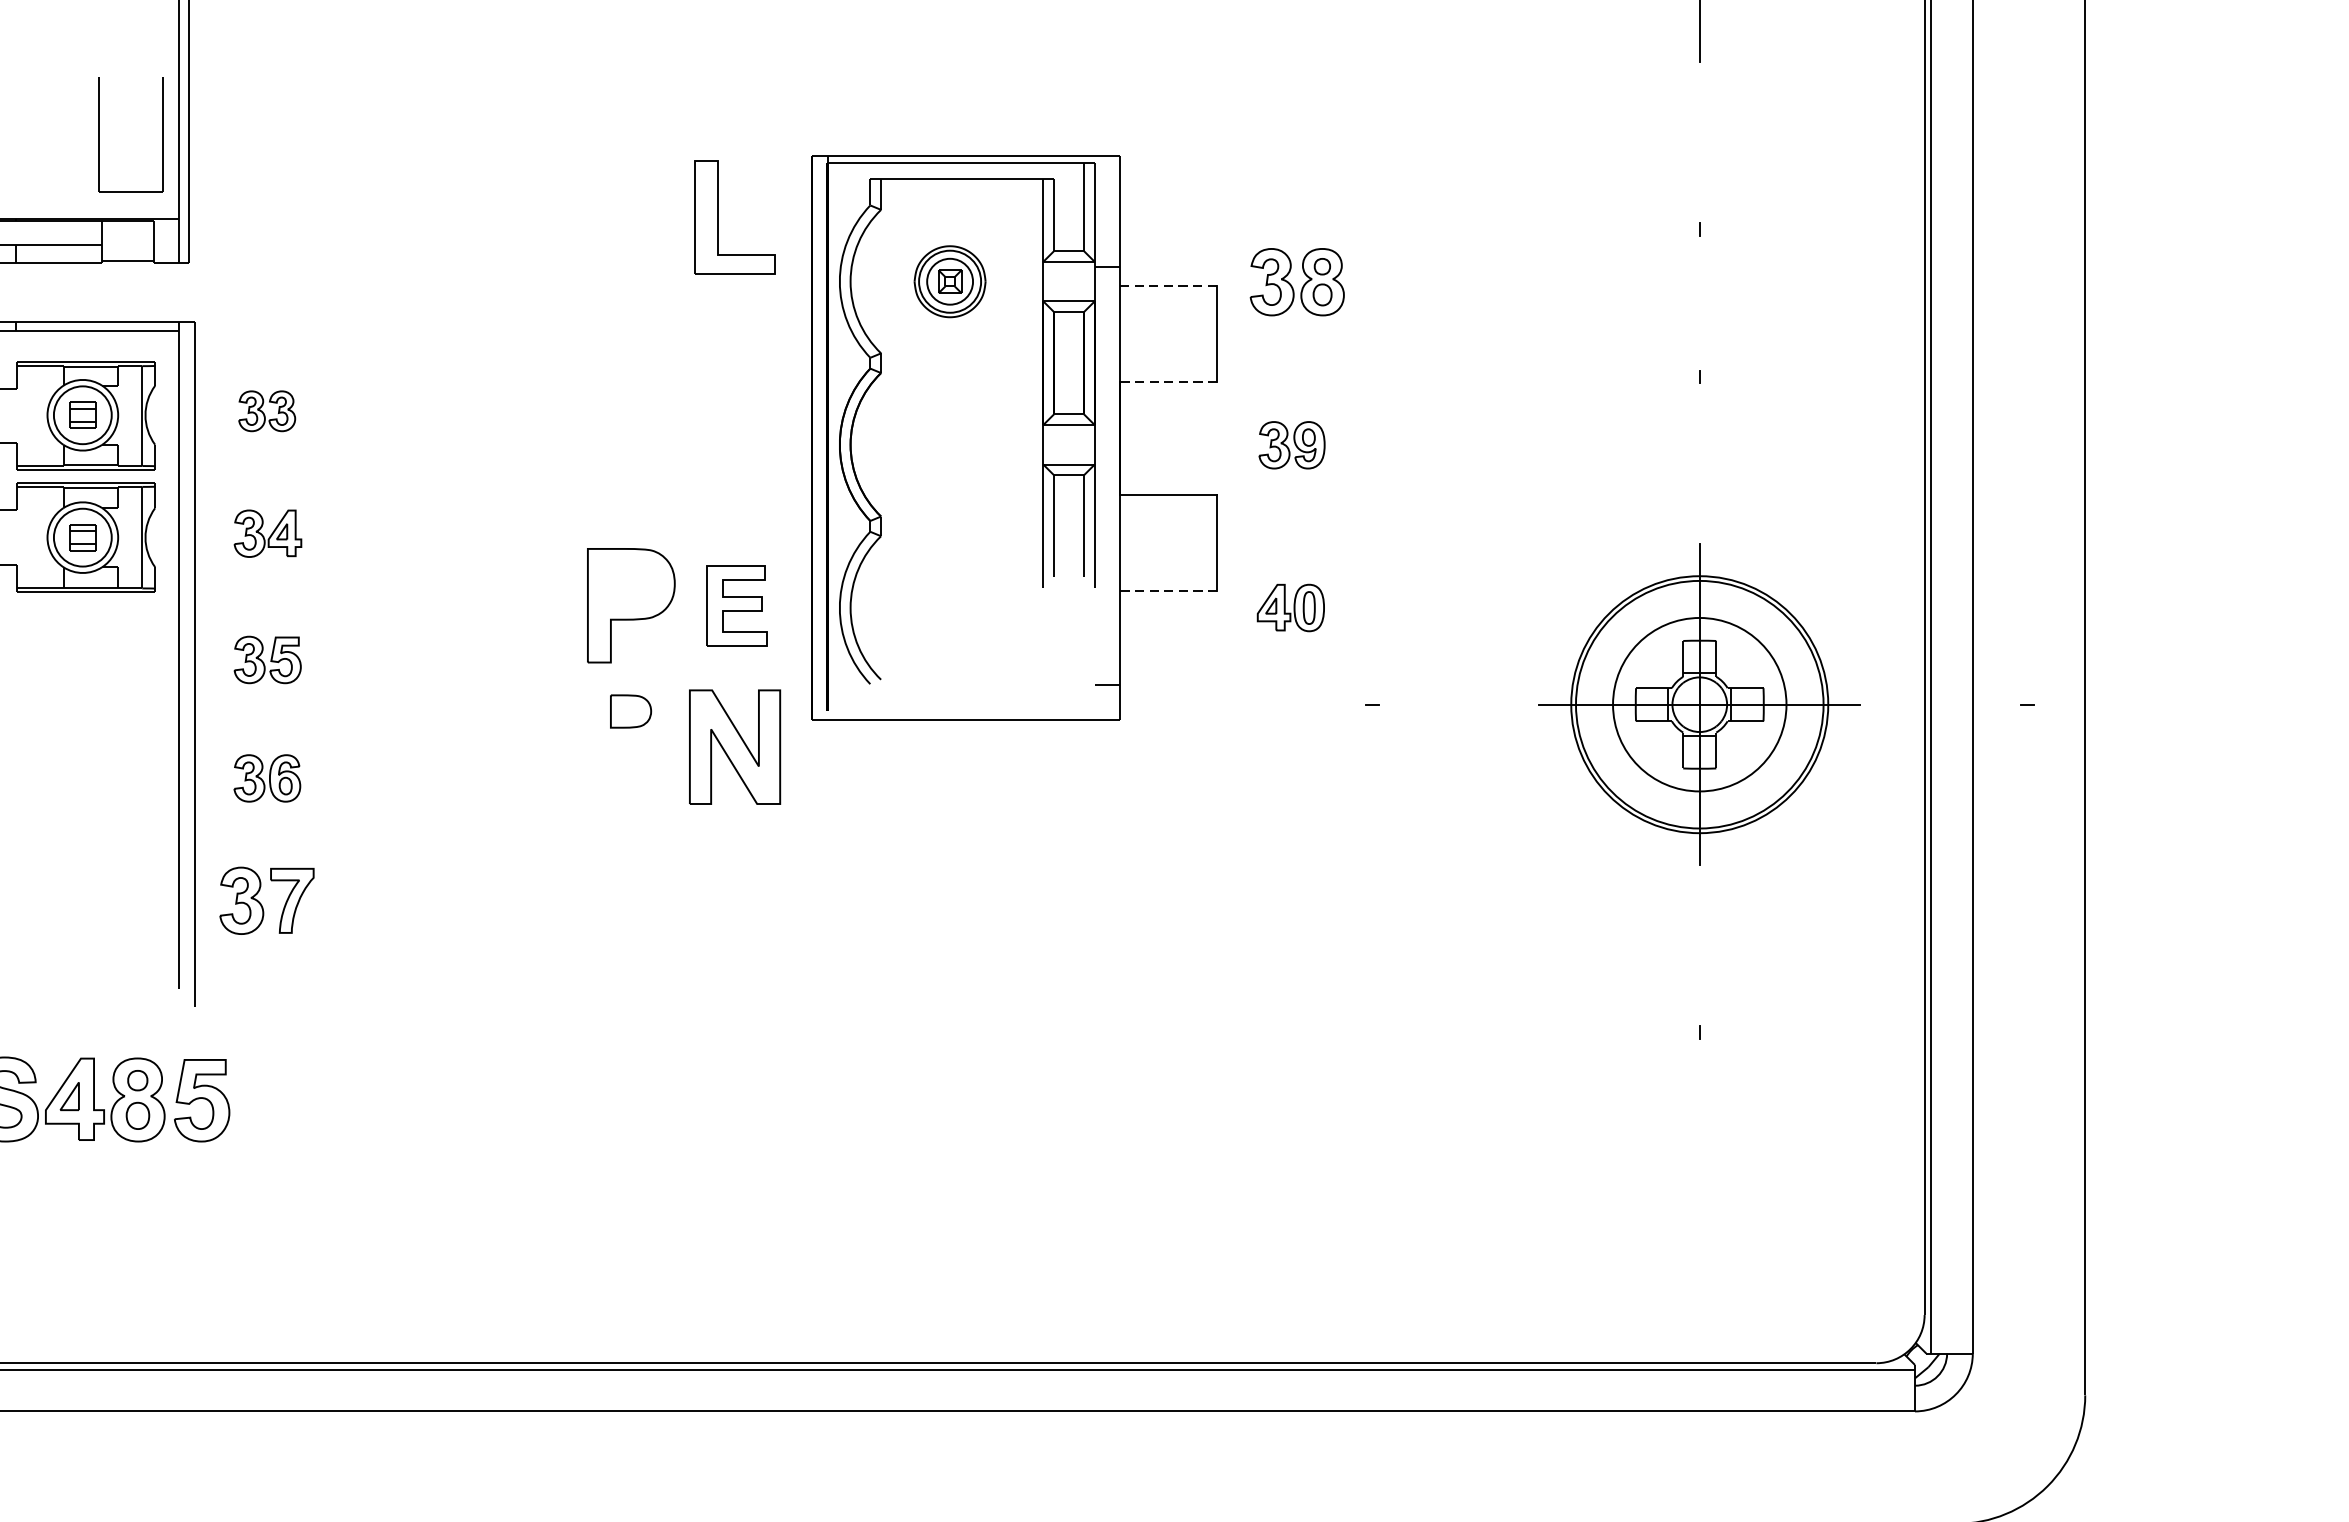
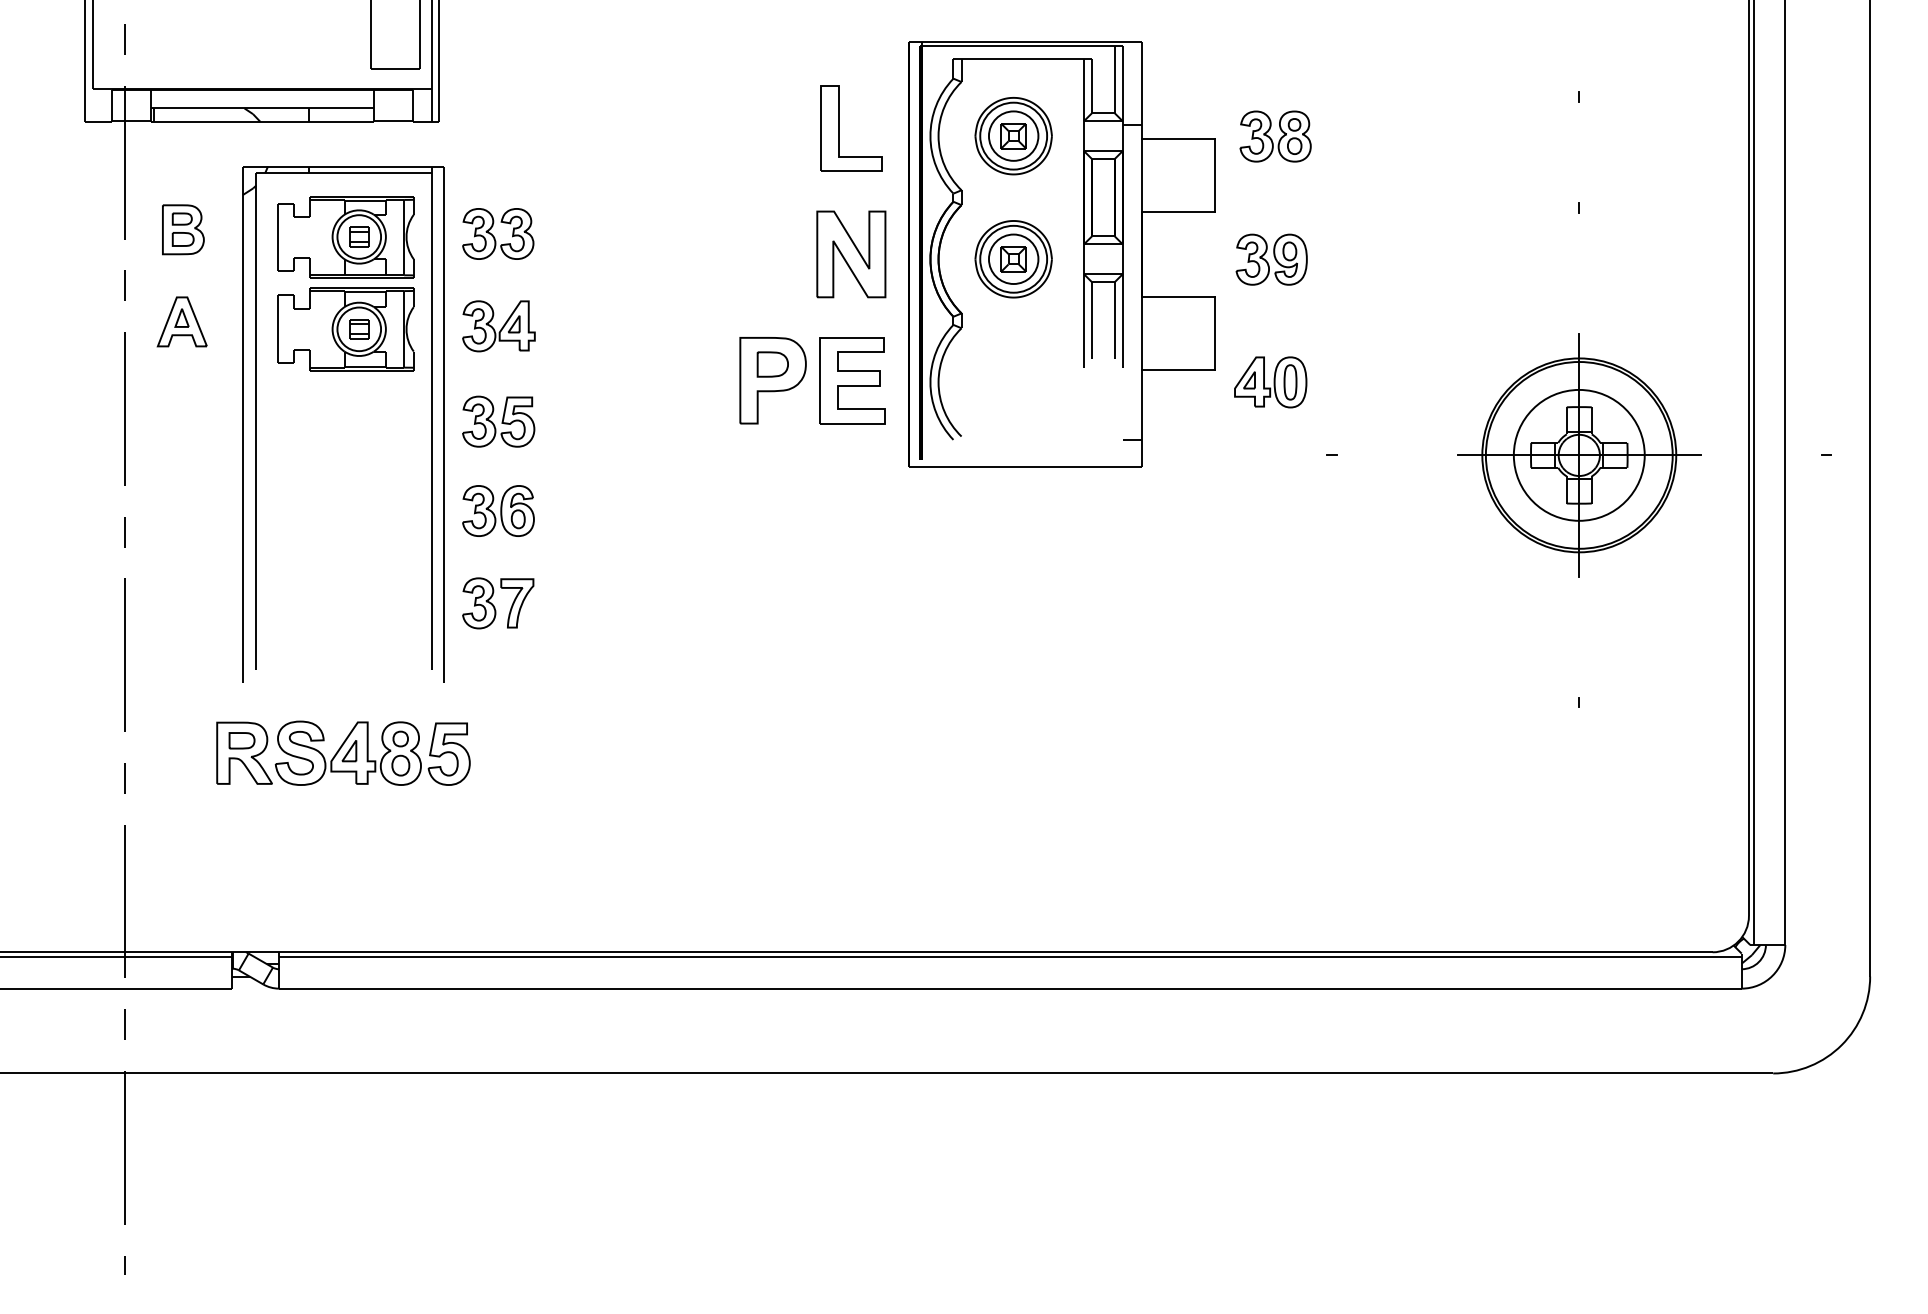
part: (719, 217) -> (839, 128), moved
part: (949, 282) -> (1013, 136), size x1.43
line: (1168, 286) -> (1178, 139), dashed -> solid
line: (1169, 382) -> (1179, 212), dashed -> solid
part: (267, 410) -> (498, 233), size x1.67
part: (949, 445) -> (1013, 259), added
part: (1291, 445) -> (1271, 259), size x1.43
part: (267, 533) -> (498, 326), size x1.43
line: (1169, 590) -> (1179, 369), dashed -> solid
part: (736, 605) -> (852, 380), size x1.43
part: (1290, 608) -> (1270, 382), size x1.43
part: (267, 659) -> (498, 421), size x1.43
part: (630, 711) -> (772, 364), moved
part: (735, 747) -> (851, 254), moved
part: (267, 777) -> (498, 510), size x1.43

